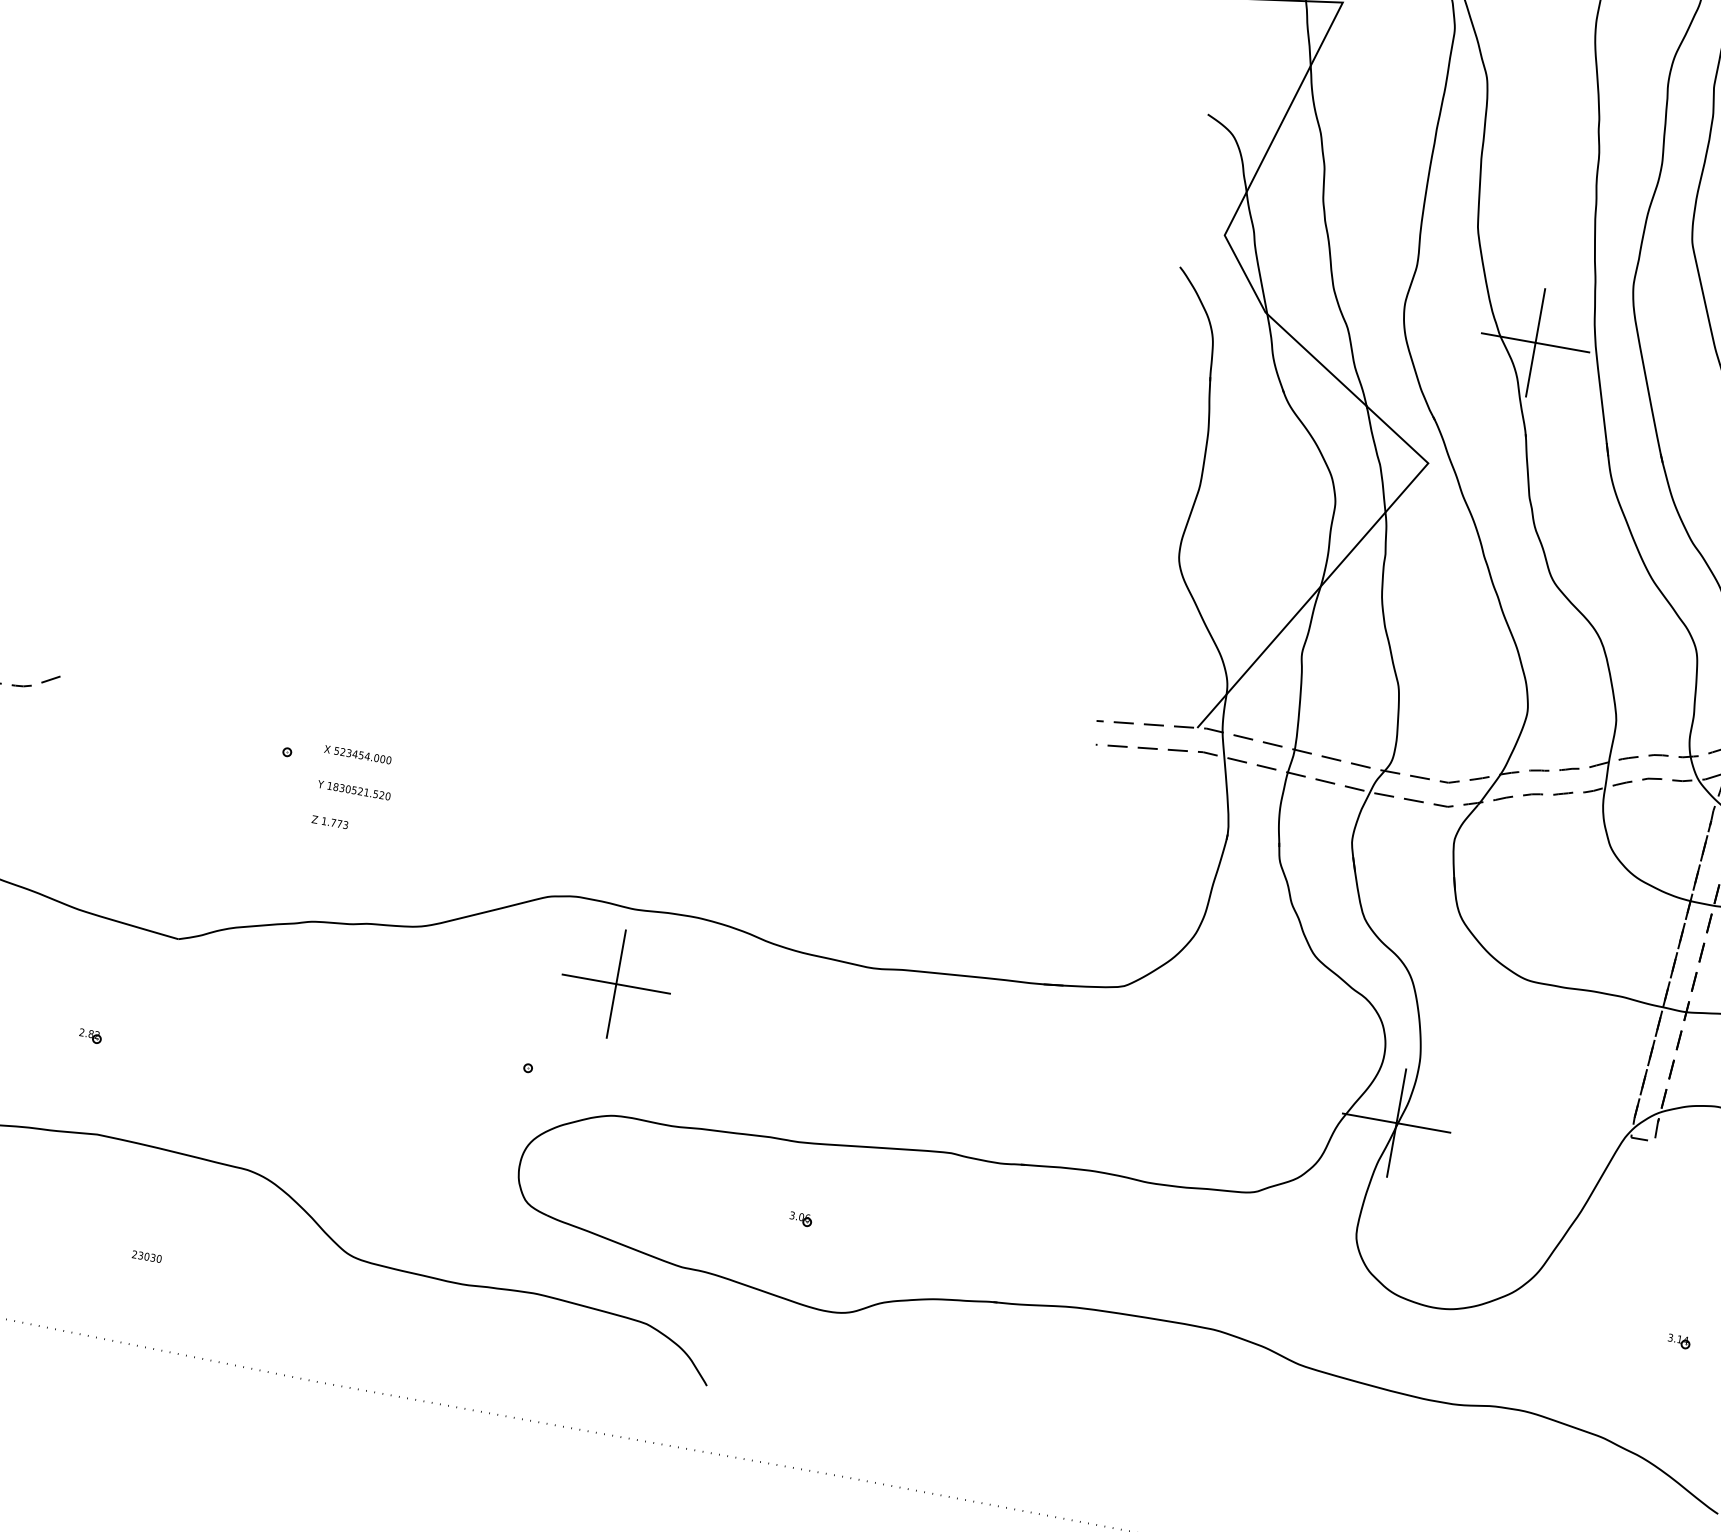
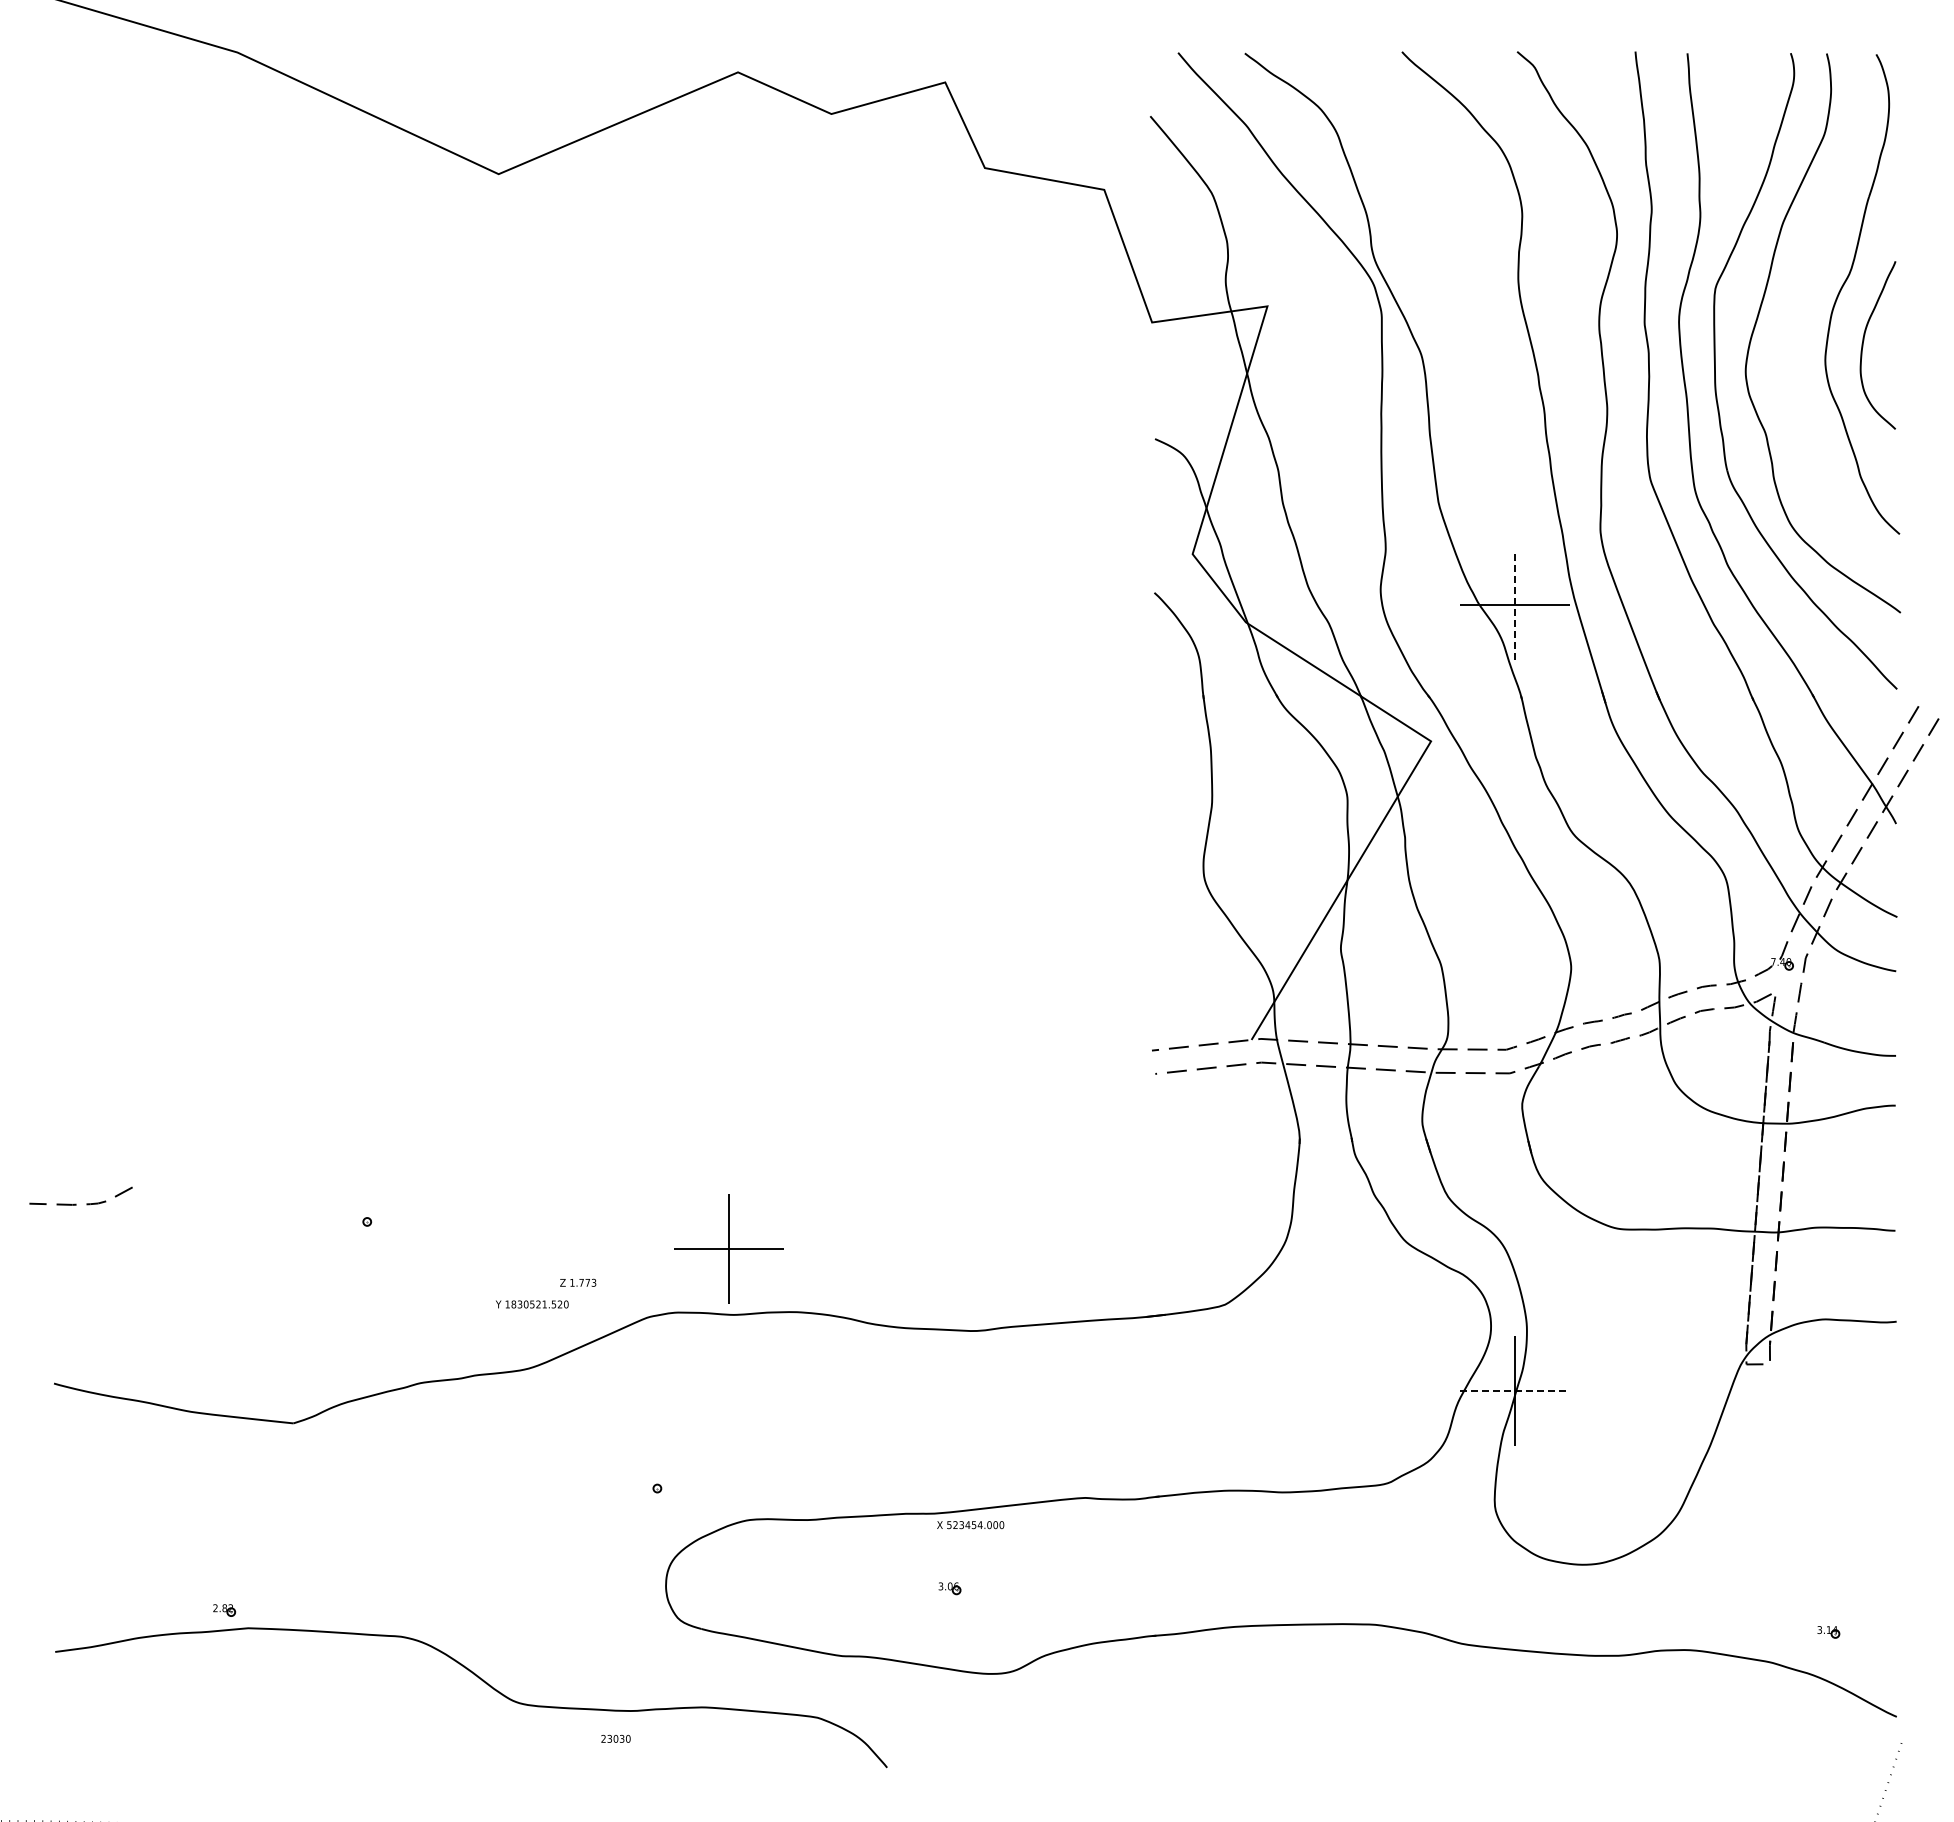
line: (1535, 343) -> (1514, 605), solid -> dashed
text: (357, 755) -> (970, 1525), moved
text: (354, 790) -> (532, 1304), moved
text: (330, 821) -> (578, 1282), moved
part: (616, 983) -> (728, 1248), moved
part: (90, 1036) -> (224, 1610), moved
line: (1396, 1123) -> (1514, 1391), solid -> dashed
text: (146, 1256) -> (615, 1738), moved
part: (1678, 1341) -> (1828, 1632), moved

